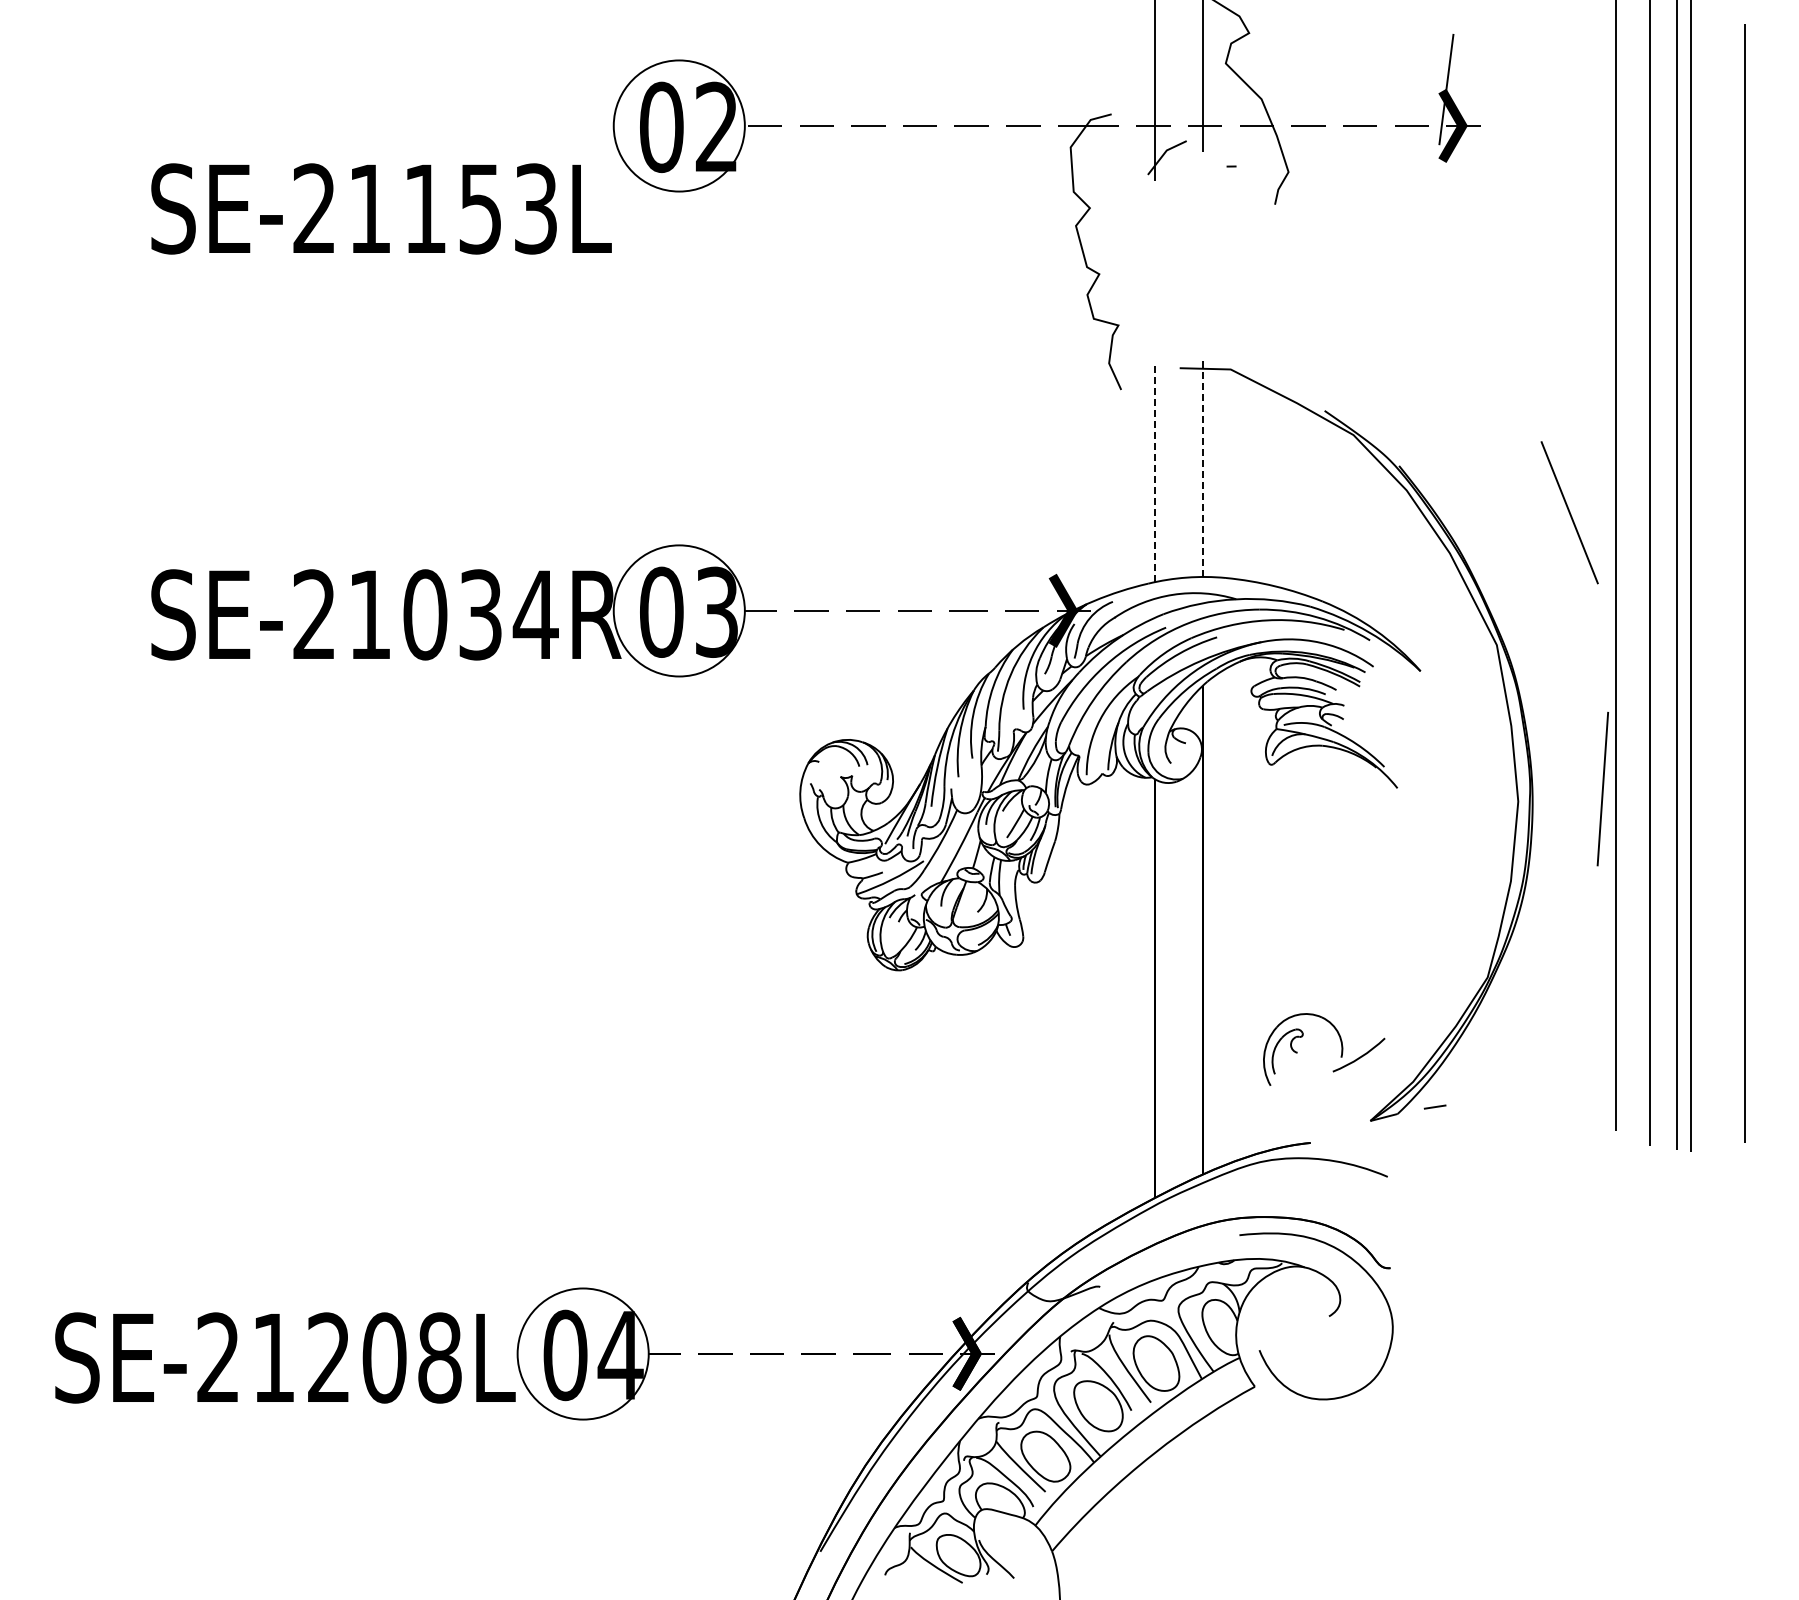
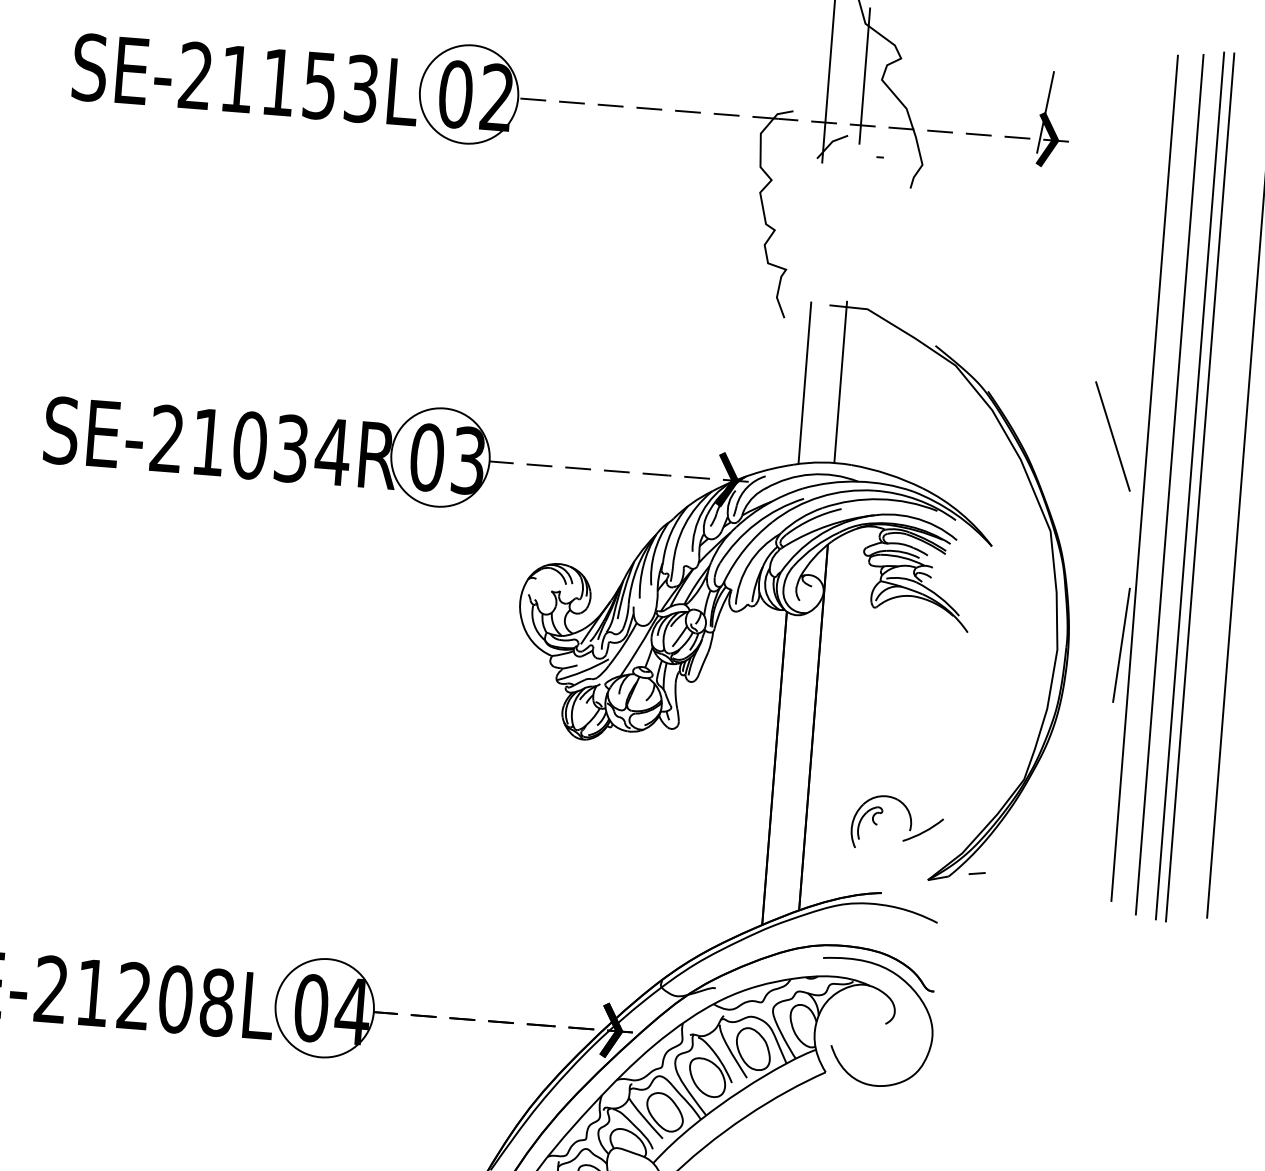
text: (381, 208) -> (245, 79), moved
line: (1202, 468) -> (840, 381), dashed -> solid
line: (1155, 473) -> (805, 382), dashed -> solid

